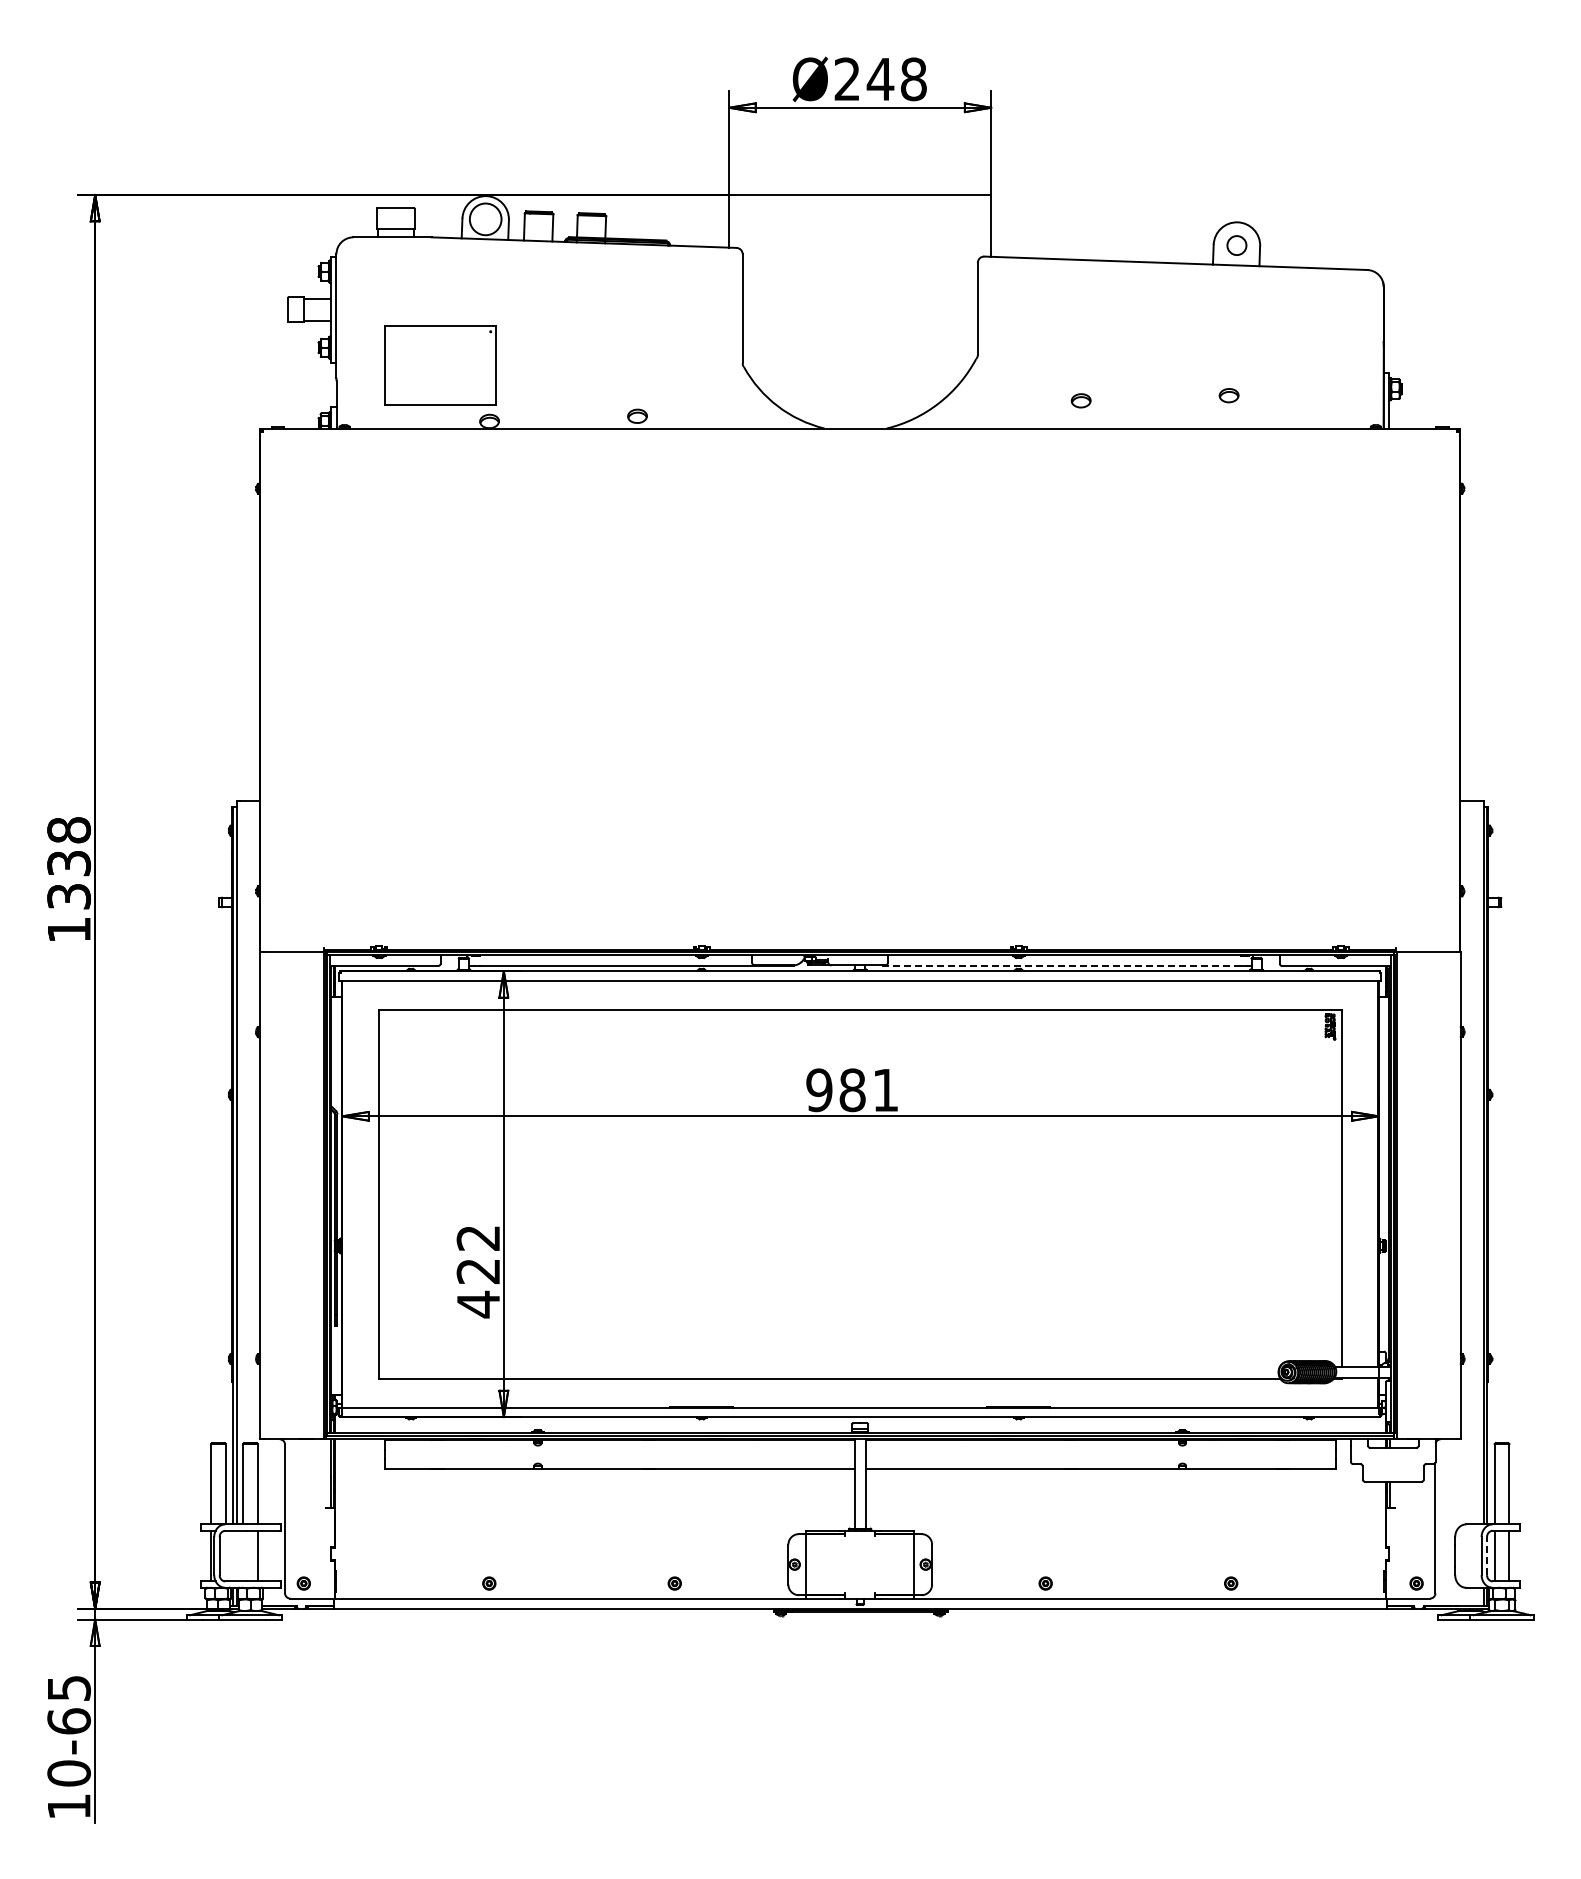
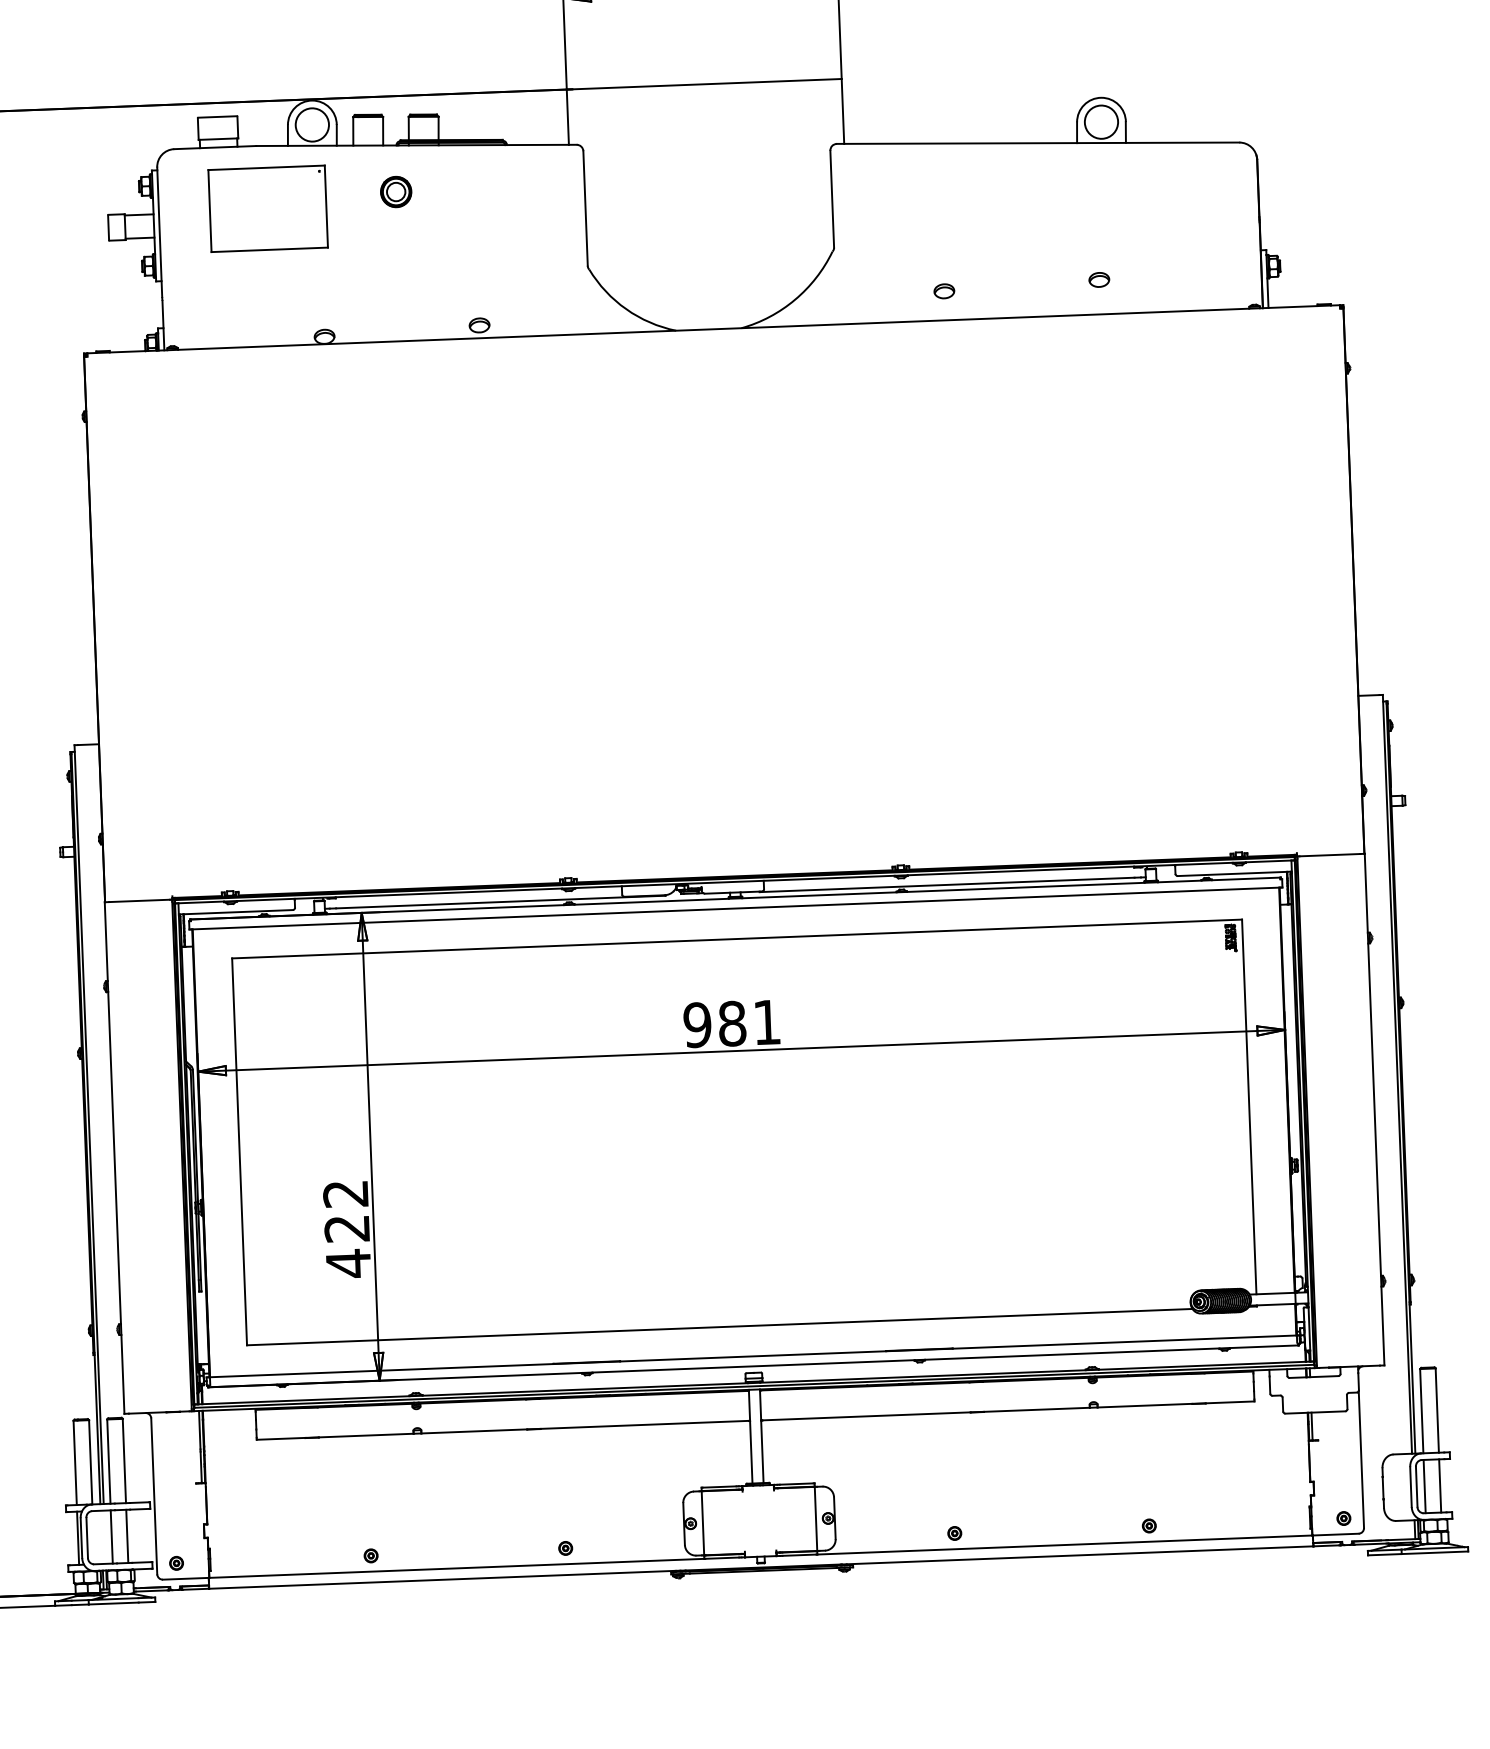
circle: (1236, 245) -> (1101, 122), size x1.67
part: (562, 285) -> (395, 191), added
part: (440, 365) -> (268, 208), moved
line: (1062, 965) -> (947, 884), dashed -> solid
line: (243, 1555) -> (112, 1536), added
line: (1487, 1555) -> (1417, 1486), dashed -> solid

